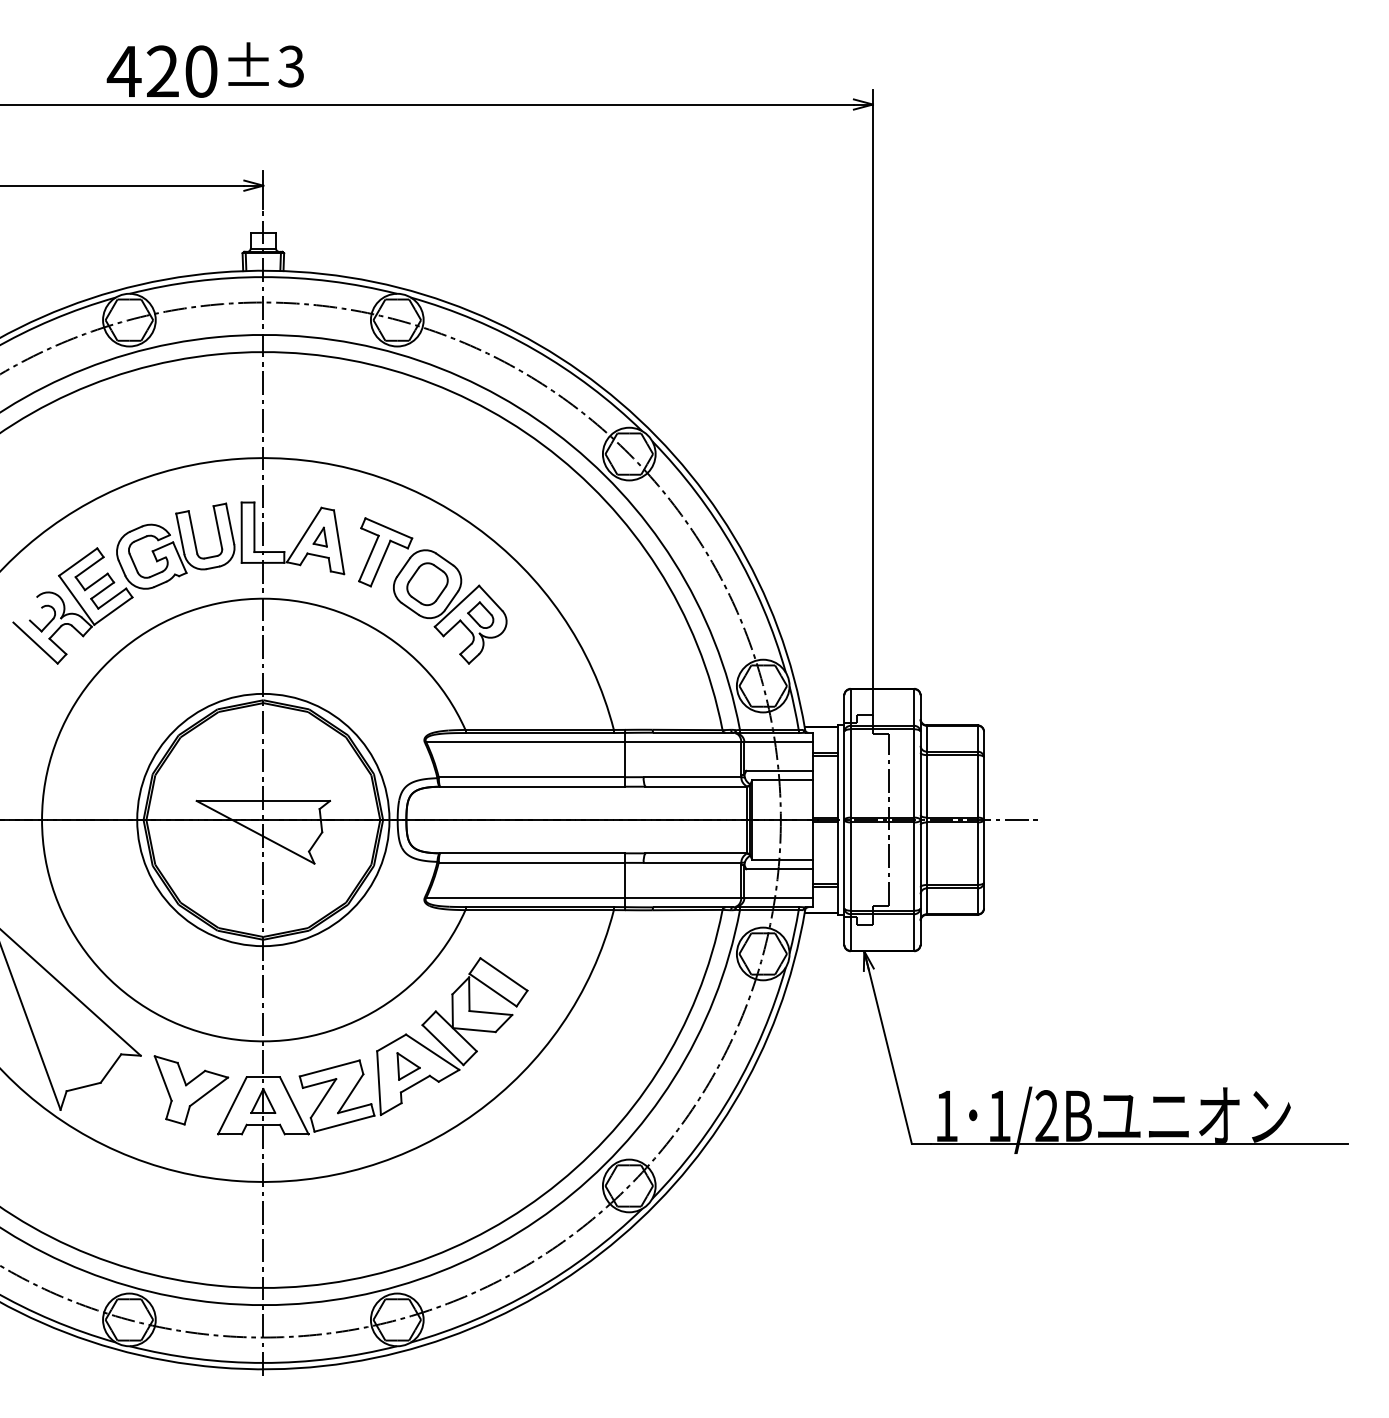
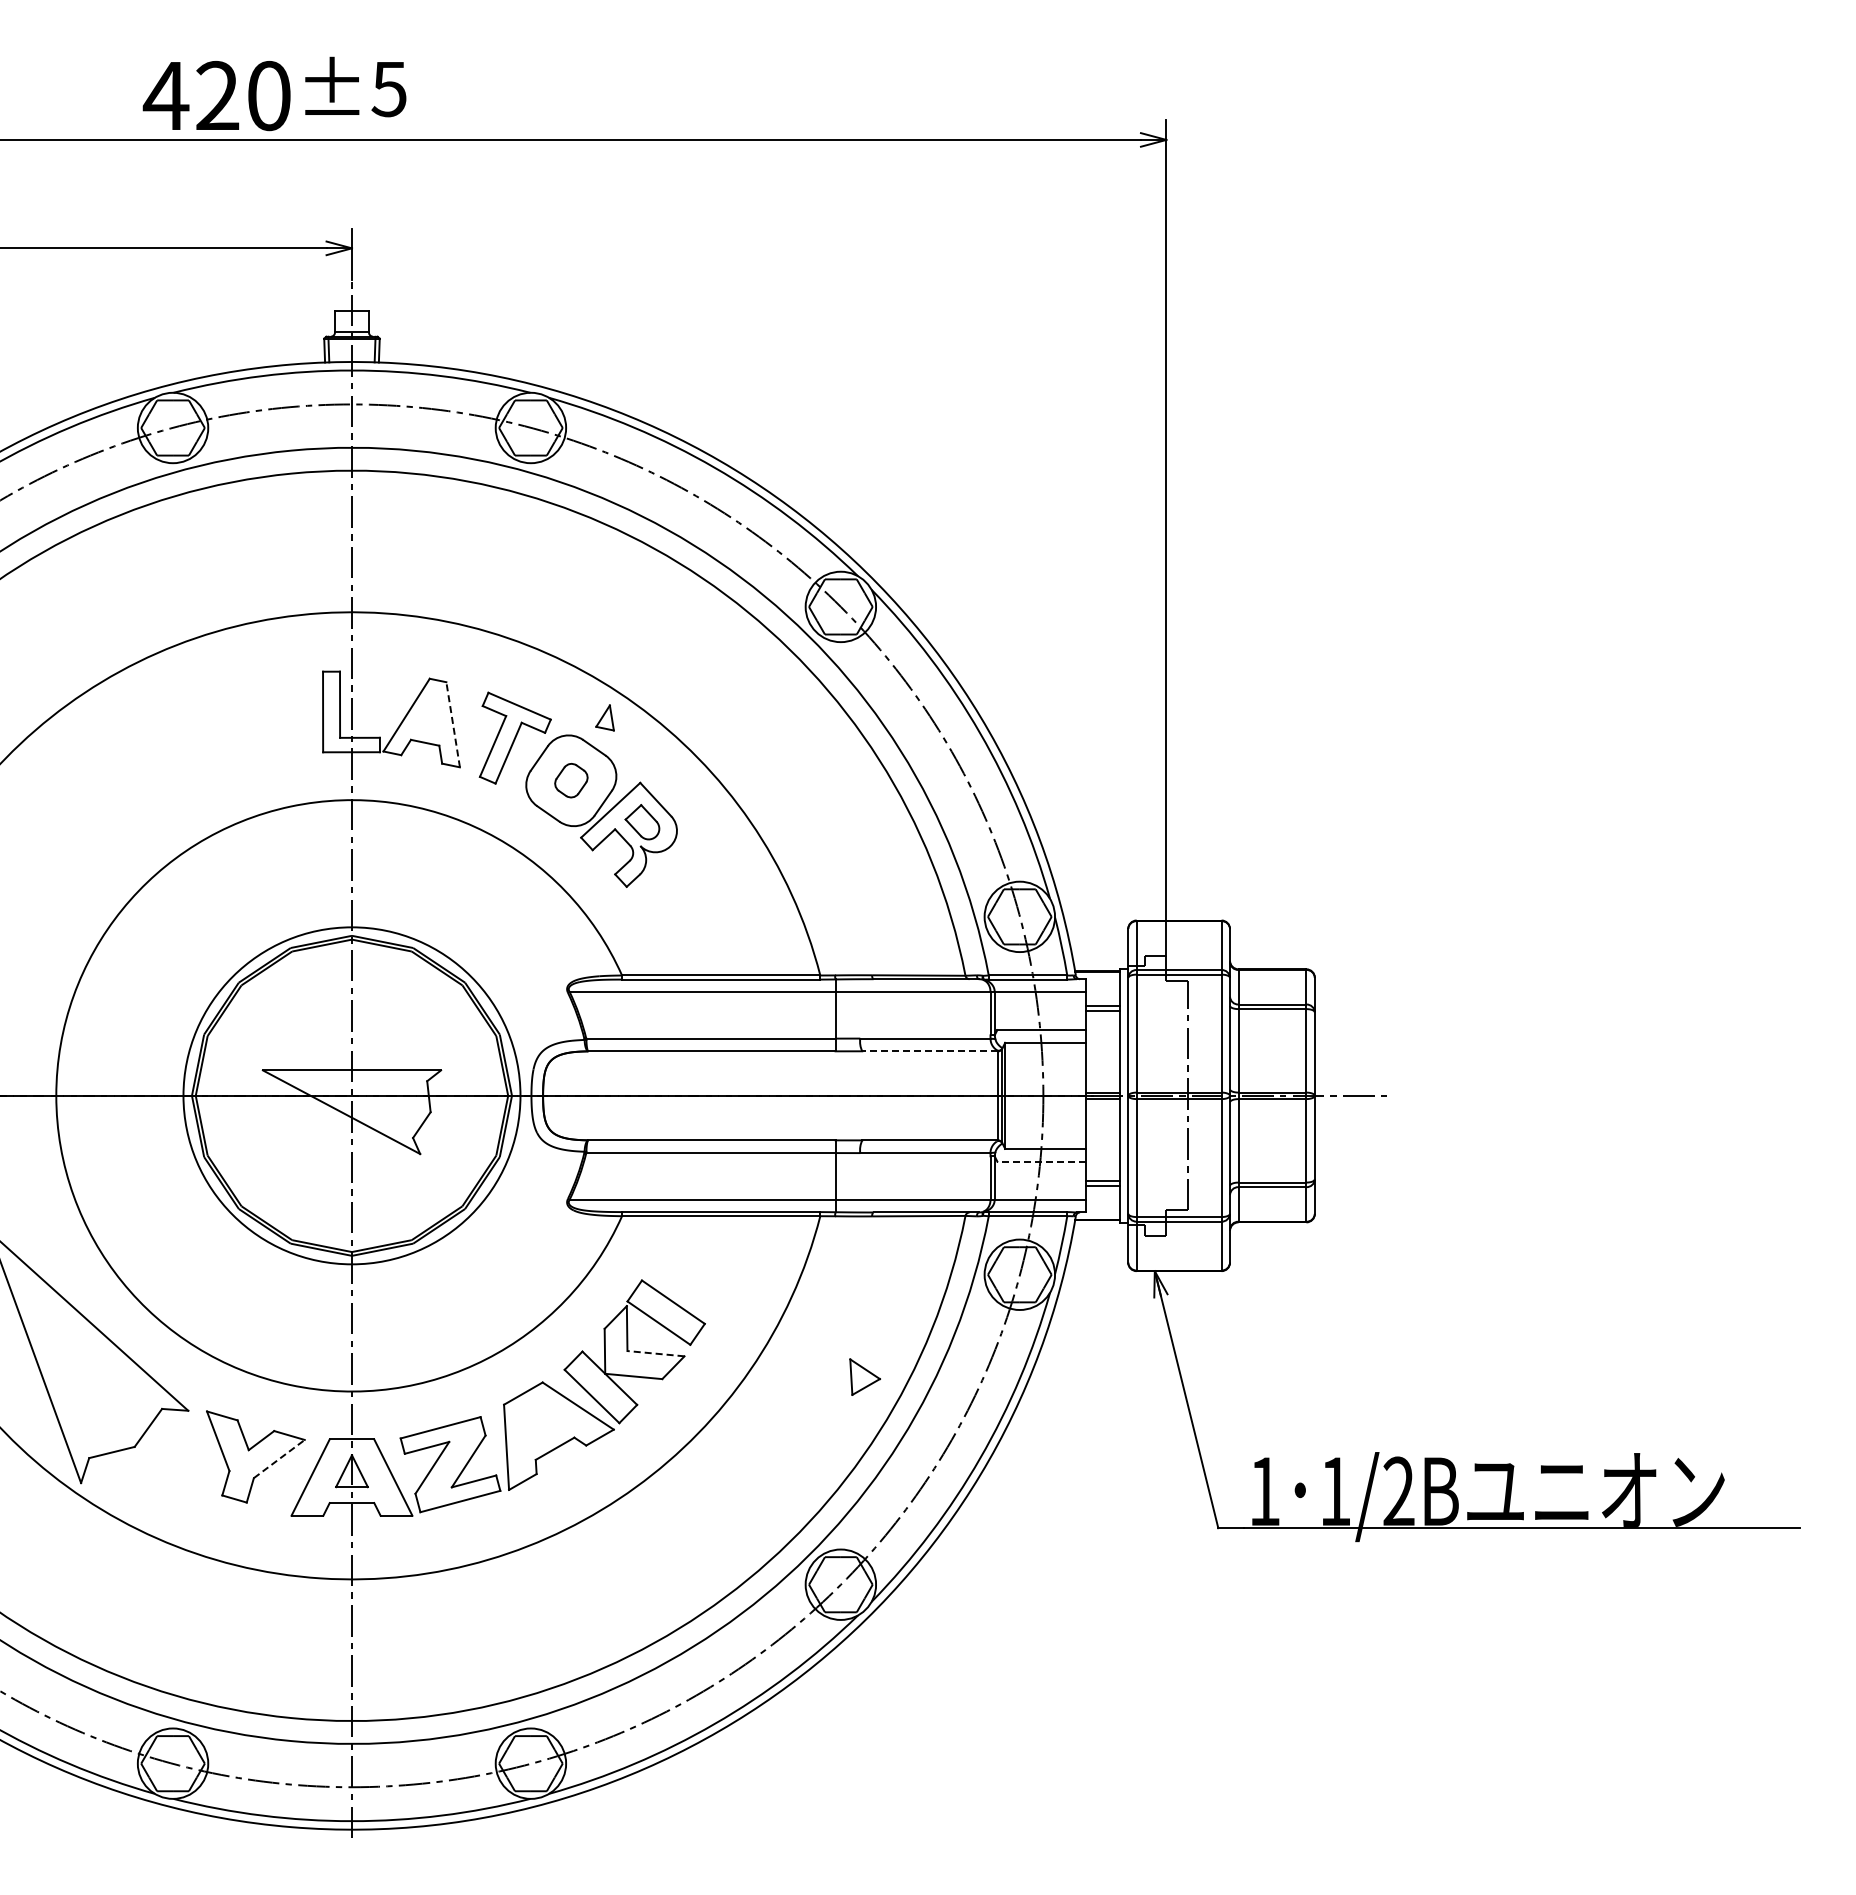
text: (290, 66) -> (388, 88), ±3 -> ±5
part: (319, 536) -> (604, 717), moved
line: (339, 542) -> (453, 724), solid -> dashed
part: (123, 583) -> (165, 779), removed
part: (427, 584) -> (571, 780), size x0.6
line: (695, 786) -> (929, 1051), solid -> dashed
line: (779, 869) -> (1041, 1161), solid -> dashed
line: (490, 1012) -> (655, 1353), solid -> dashed
part: (408, 1066) -> (864, 1376), moved
line: (209, 1092) -> (279, 1459), solid -> dashed

